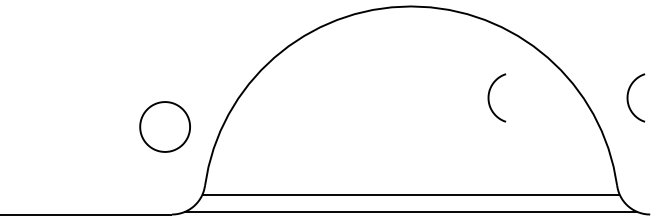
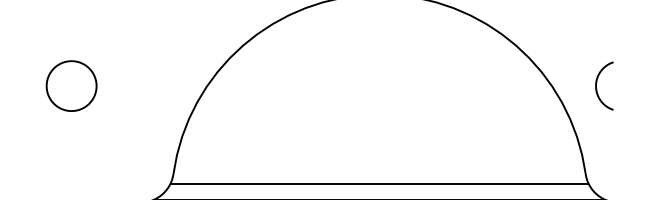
curve: (489, 97) -> (457, 85), removed
part: (164, 126) -> (70, 85), moved

